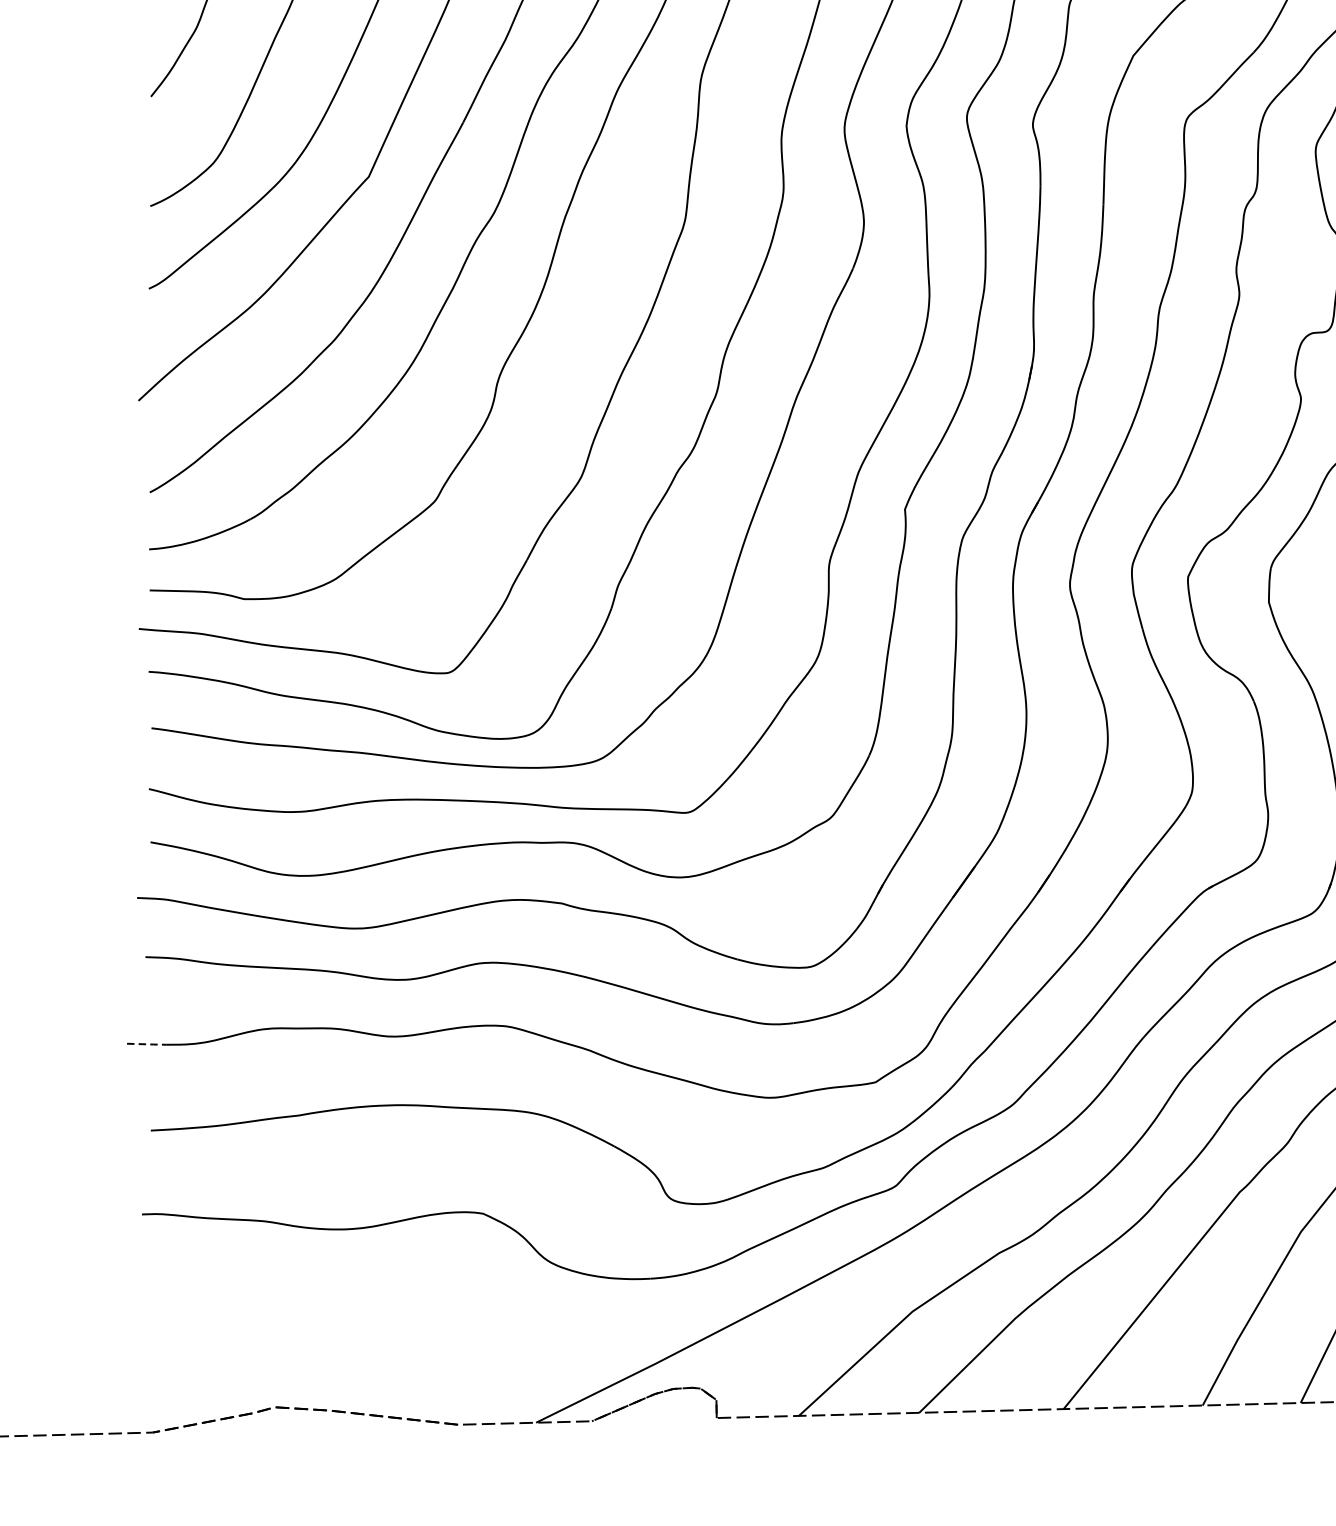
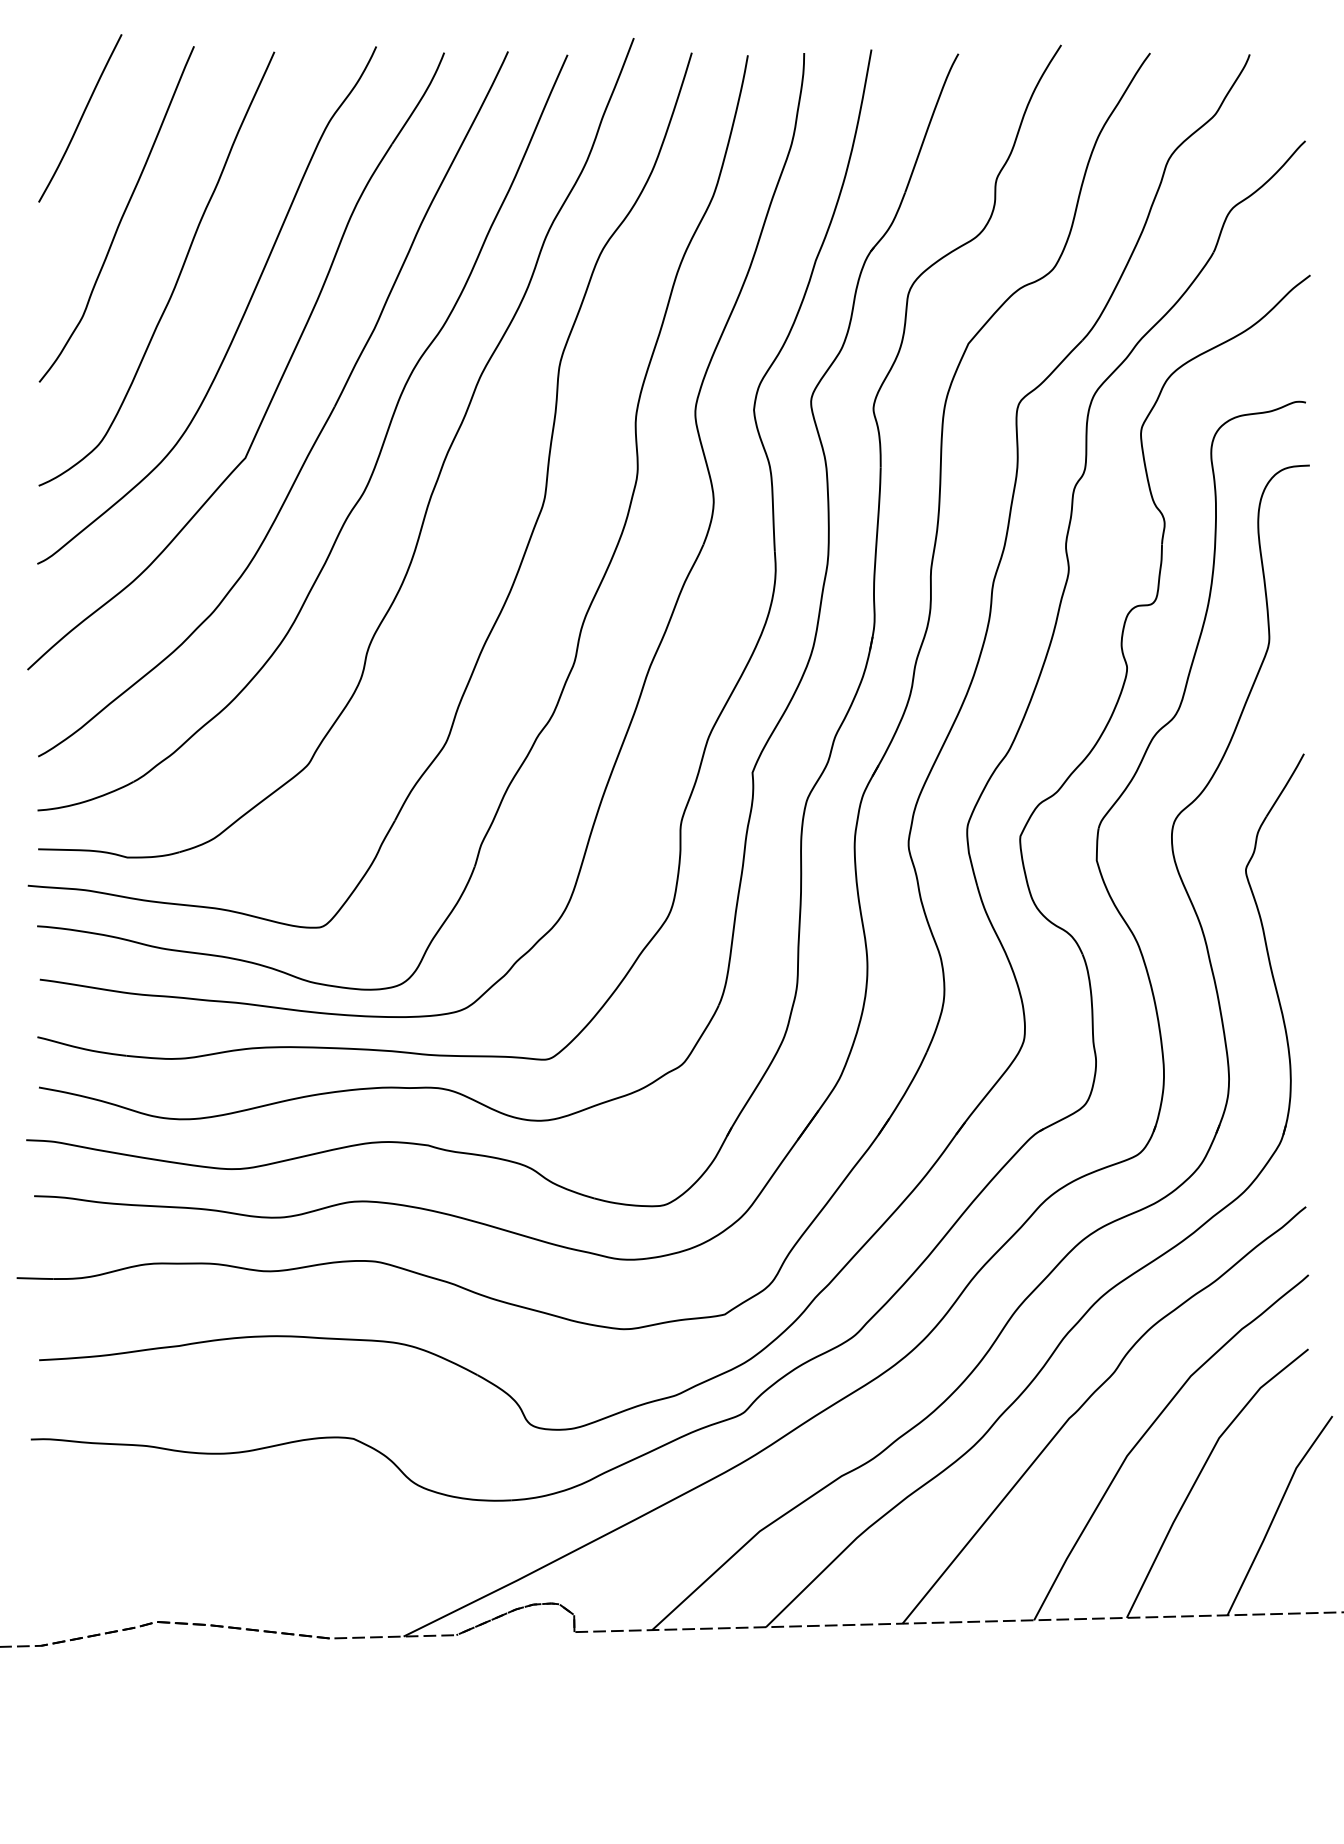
line: (147, 1044) -> (36, 1278), dashed -> solid

